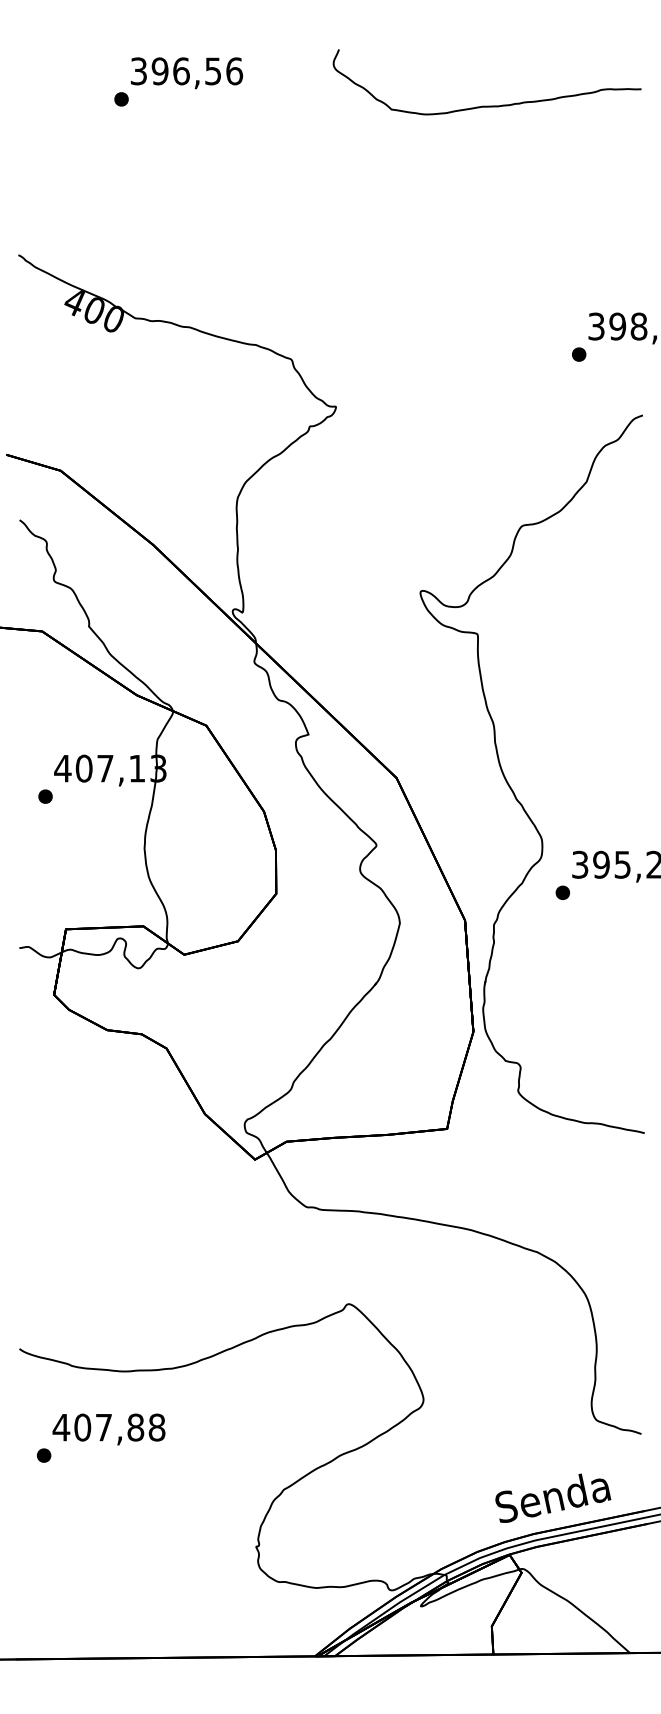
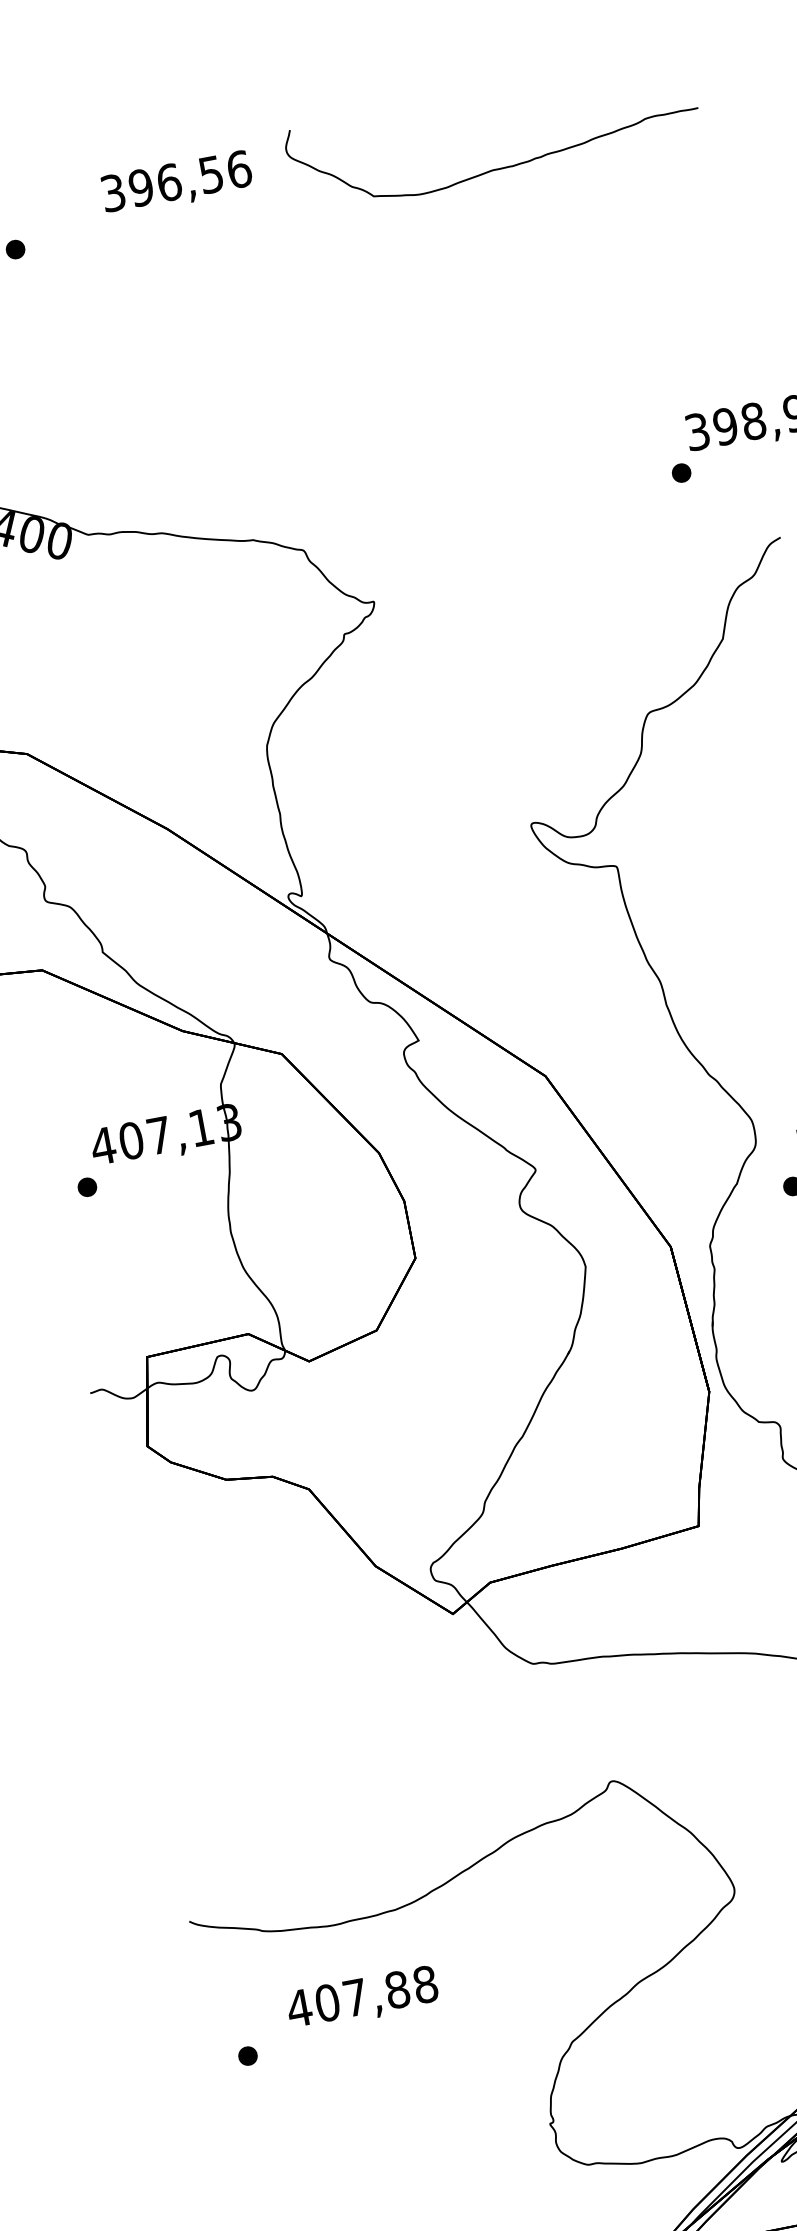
text: (187, 73) -> (177, 183), moved
text: (108, 1429) -> (362, 1999), moved

